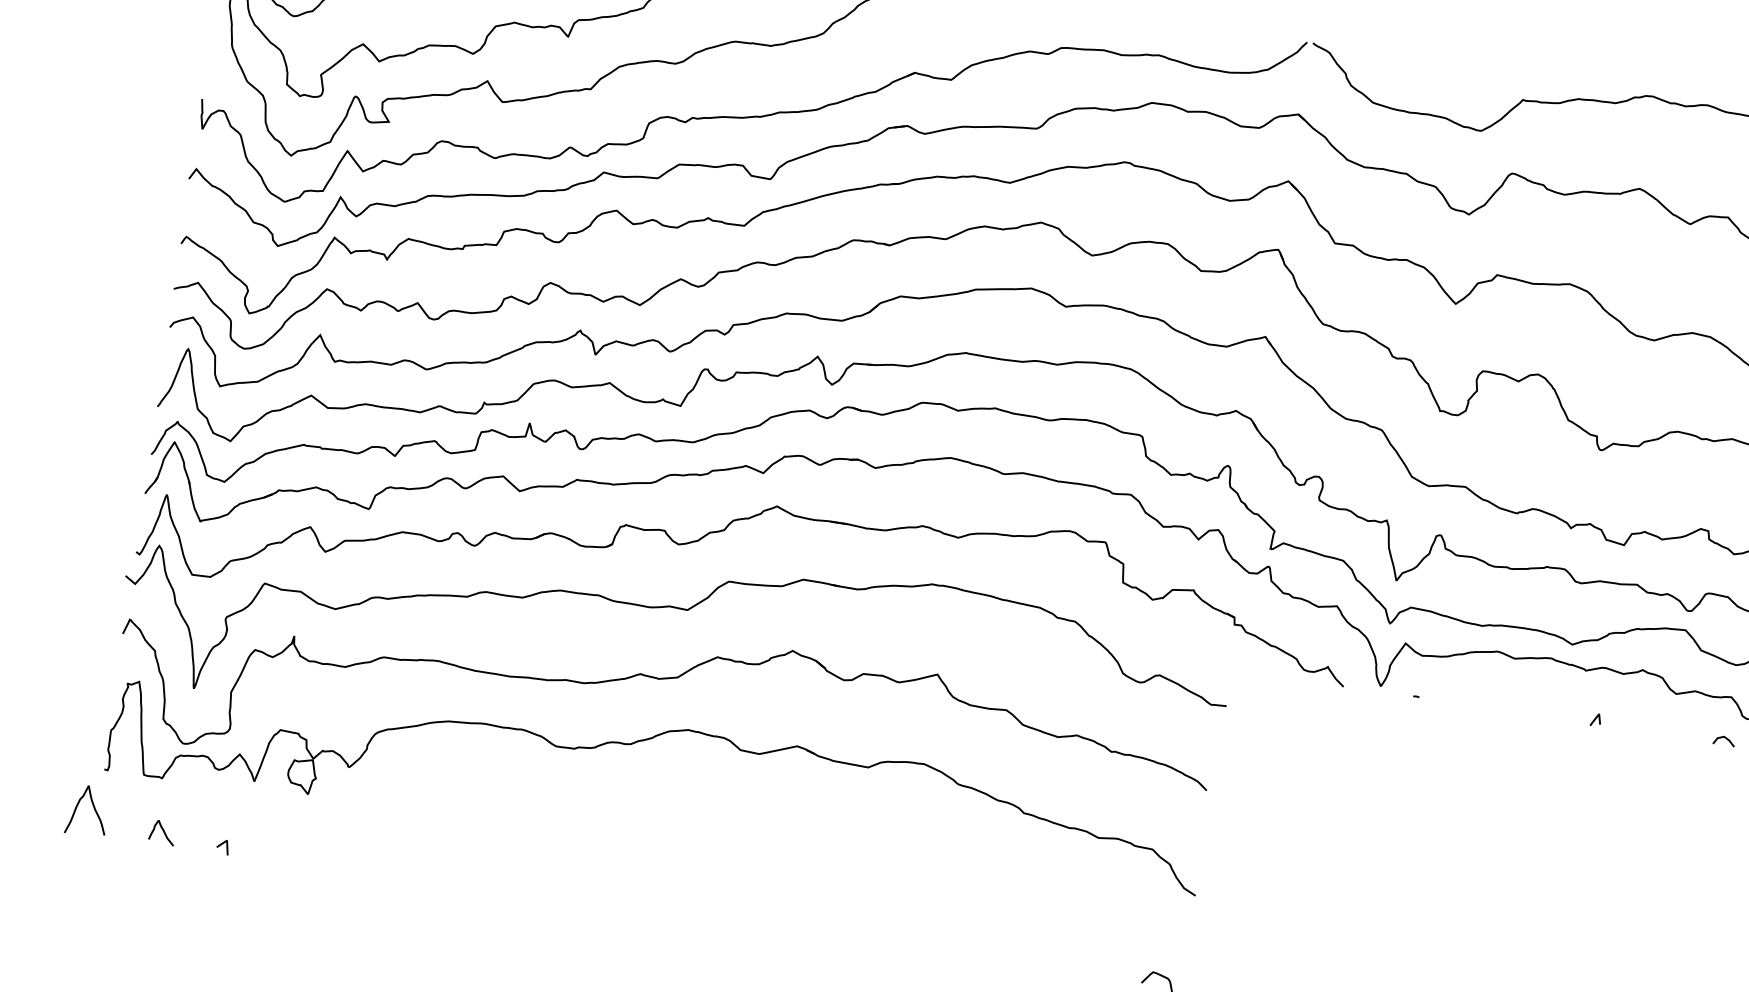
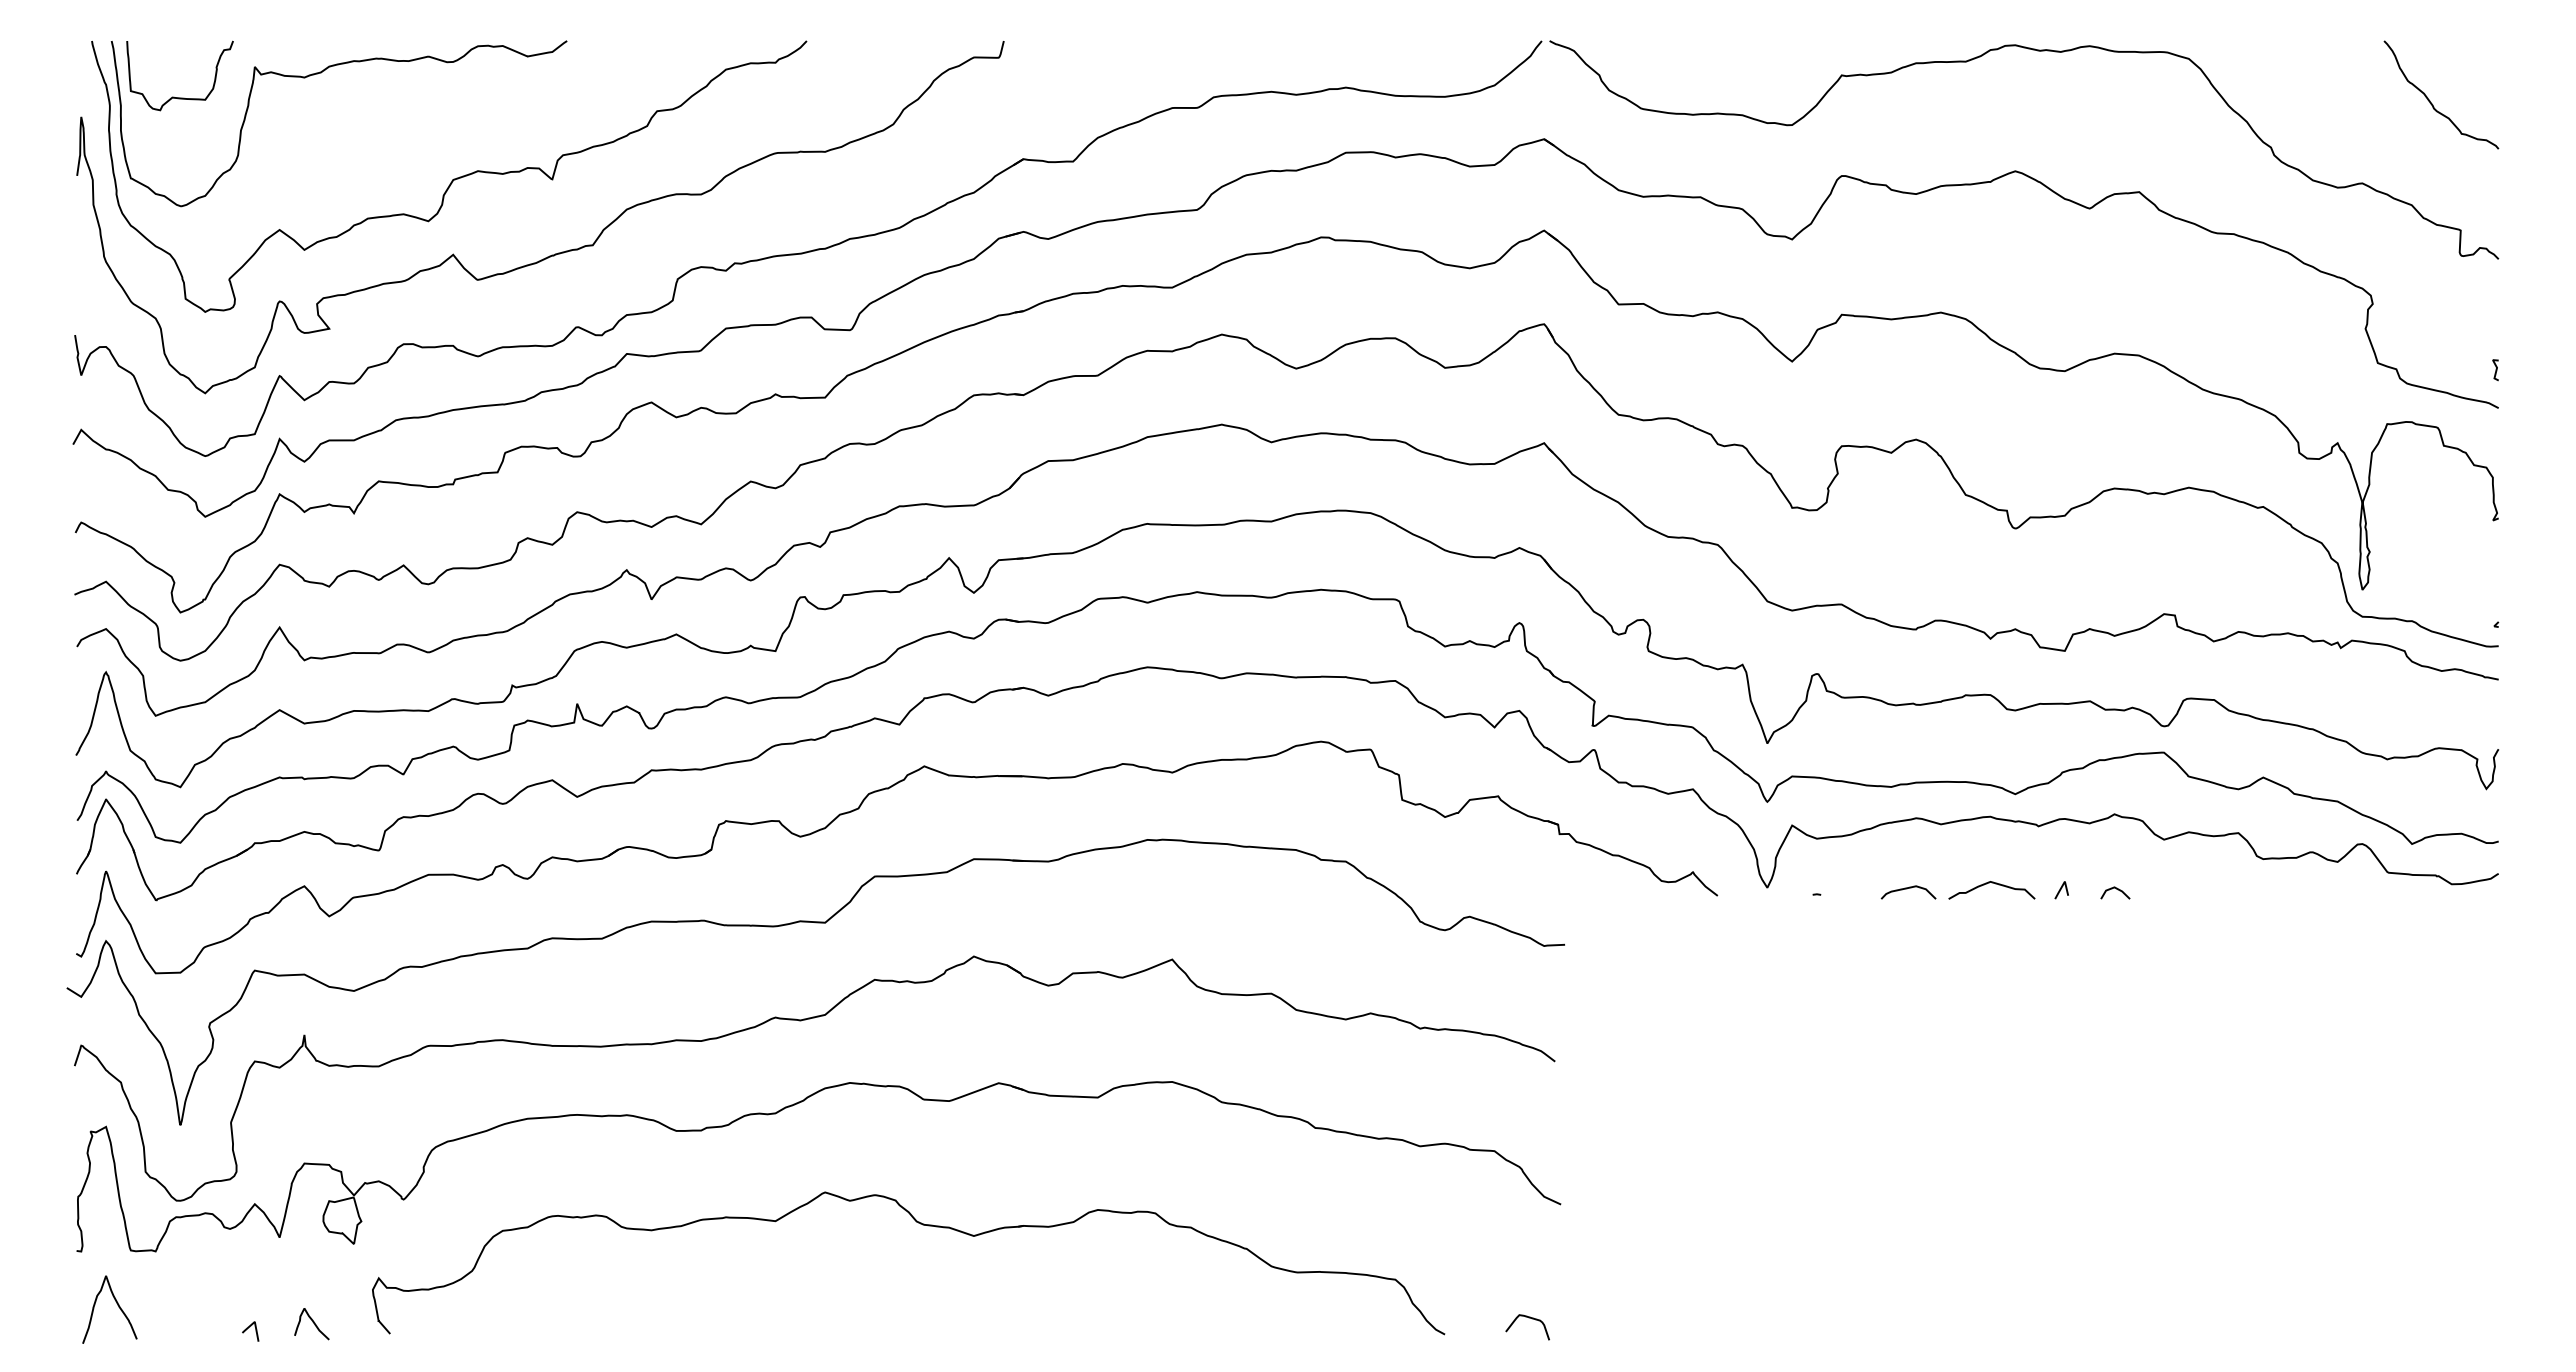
curve: (1483, 702) -> (1907, 889), added
curve: (1545, 707) -> (1991, 883), added
line: (1725, 738) -> (2116, 889), moved
curve: (93, 808) -> (117, 1305), moved
curve: (163, 831) -> (312, 1322), moved
part: (726, 842) -> (922, 1225), added

